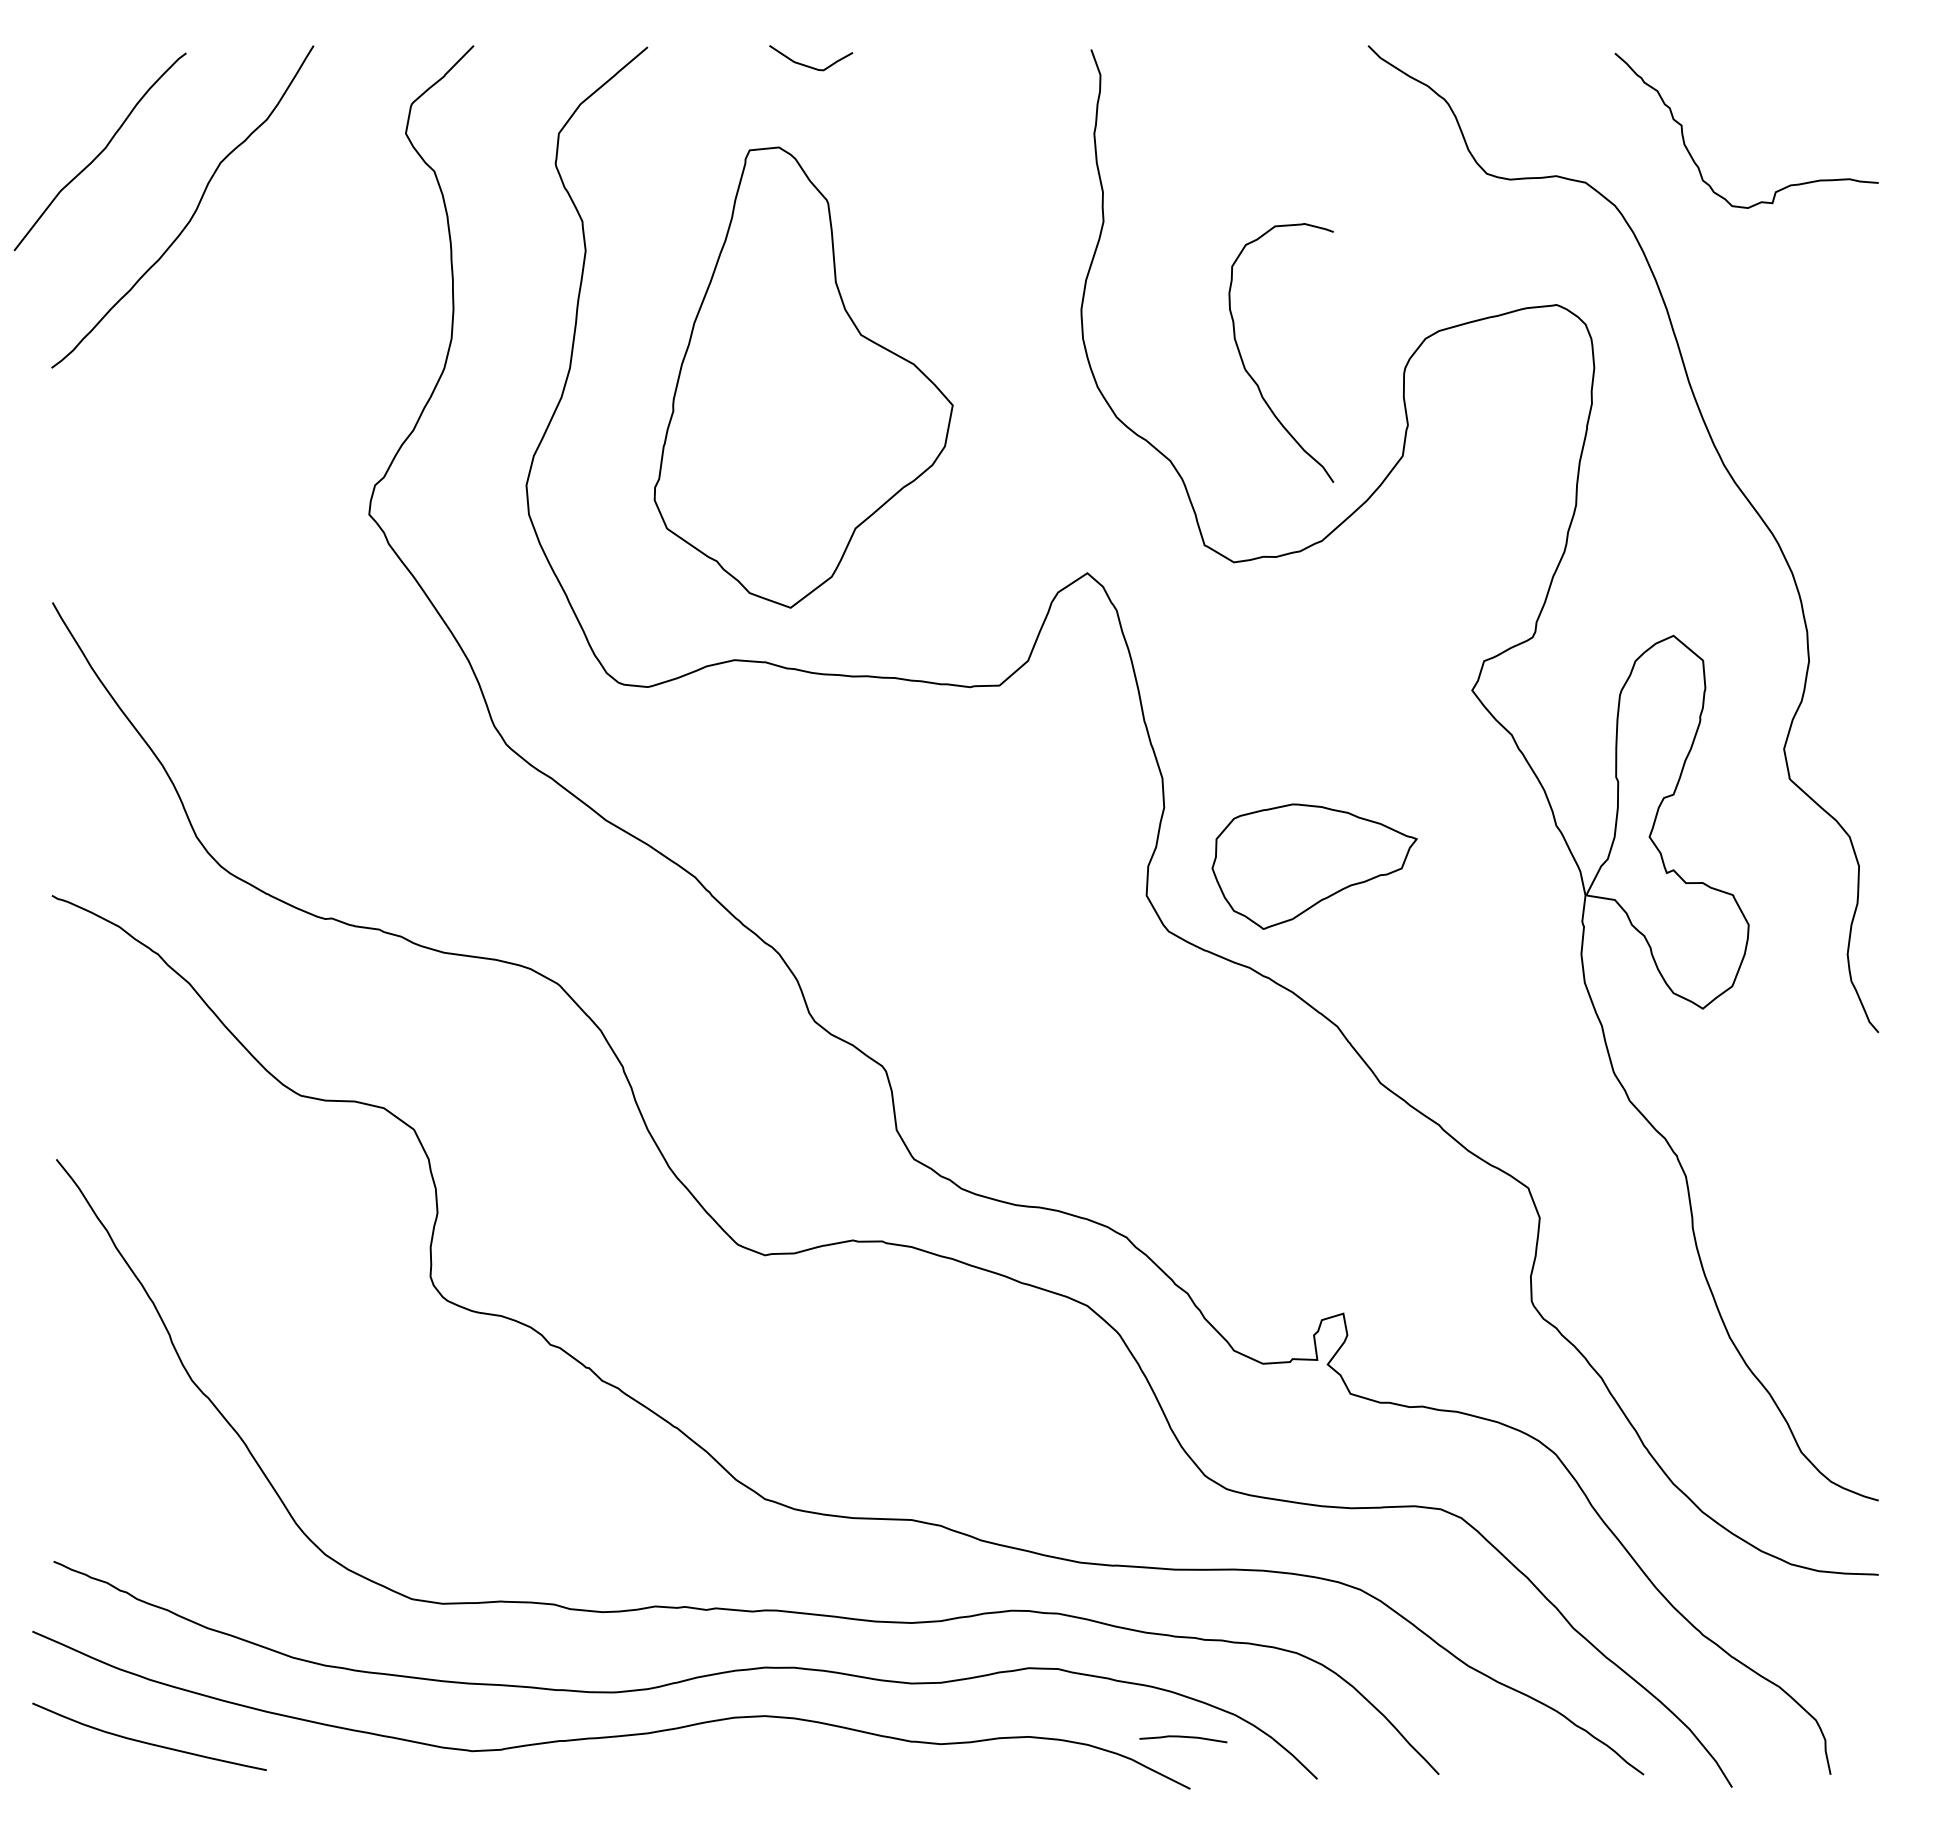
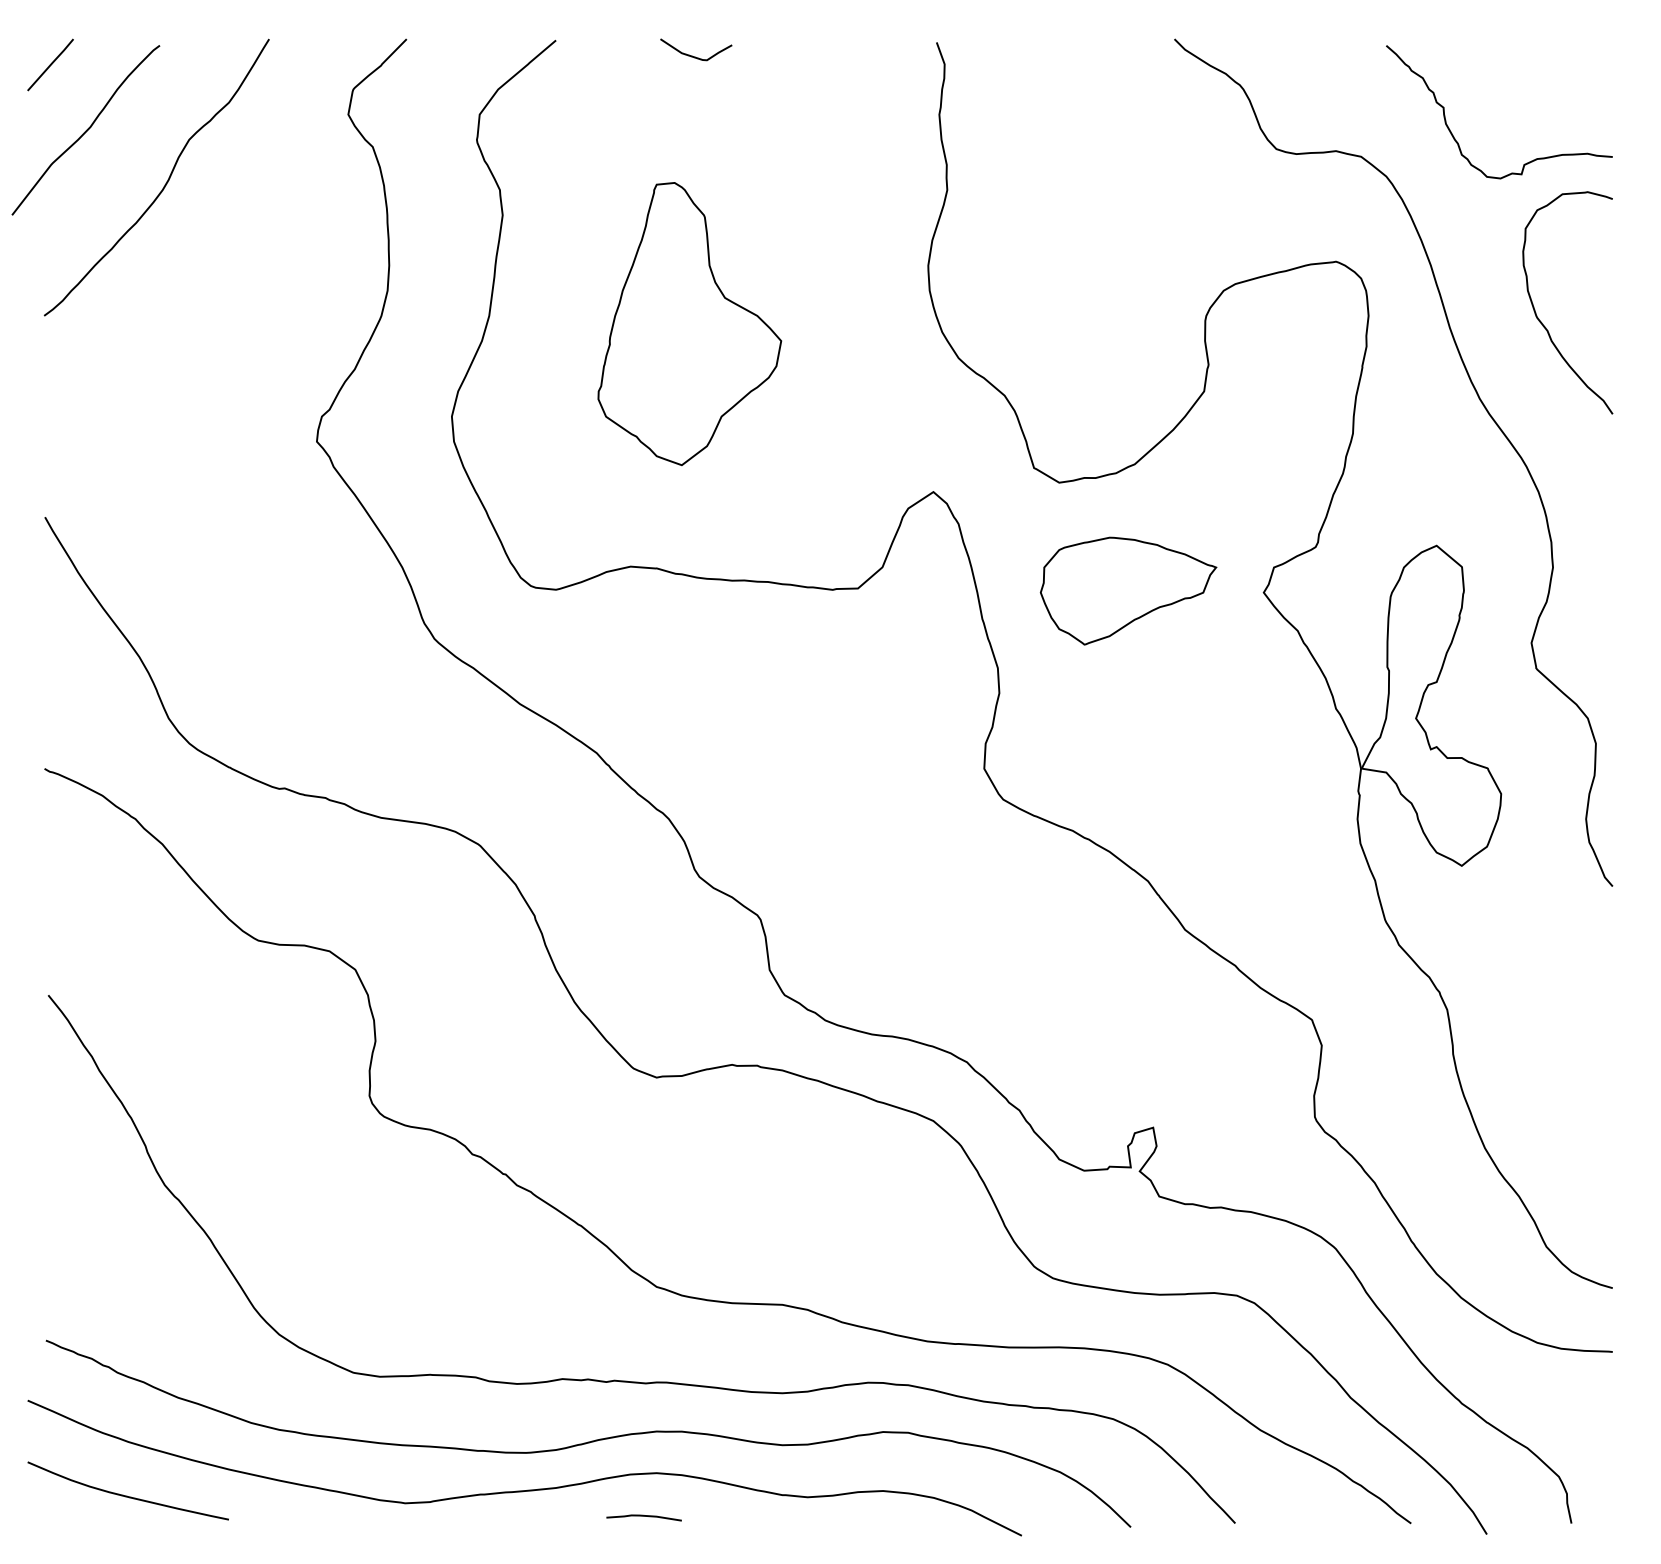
line: (59, 75) -> (50, 64), added
curve: (1250, 374) -> (1541, 321), moved
part: (803, 377) -> (689, 323), size x0.71
part: (1314, 866) -> (1128, 590), moved
curve: (1183, 1737) -> (644, 1516), moved

